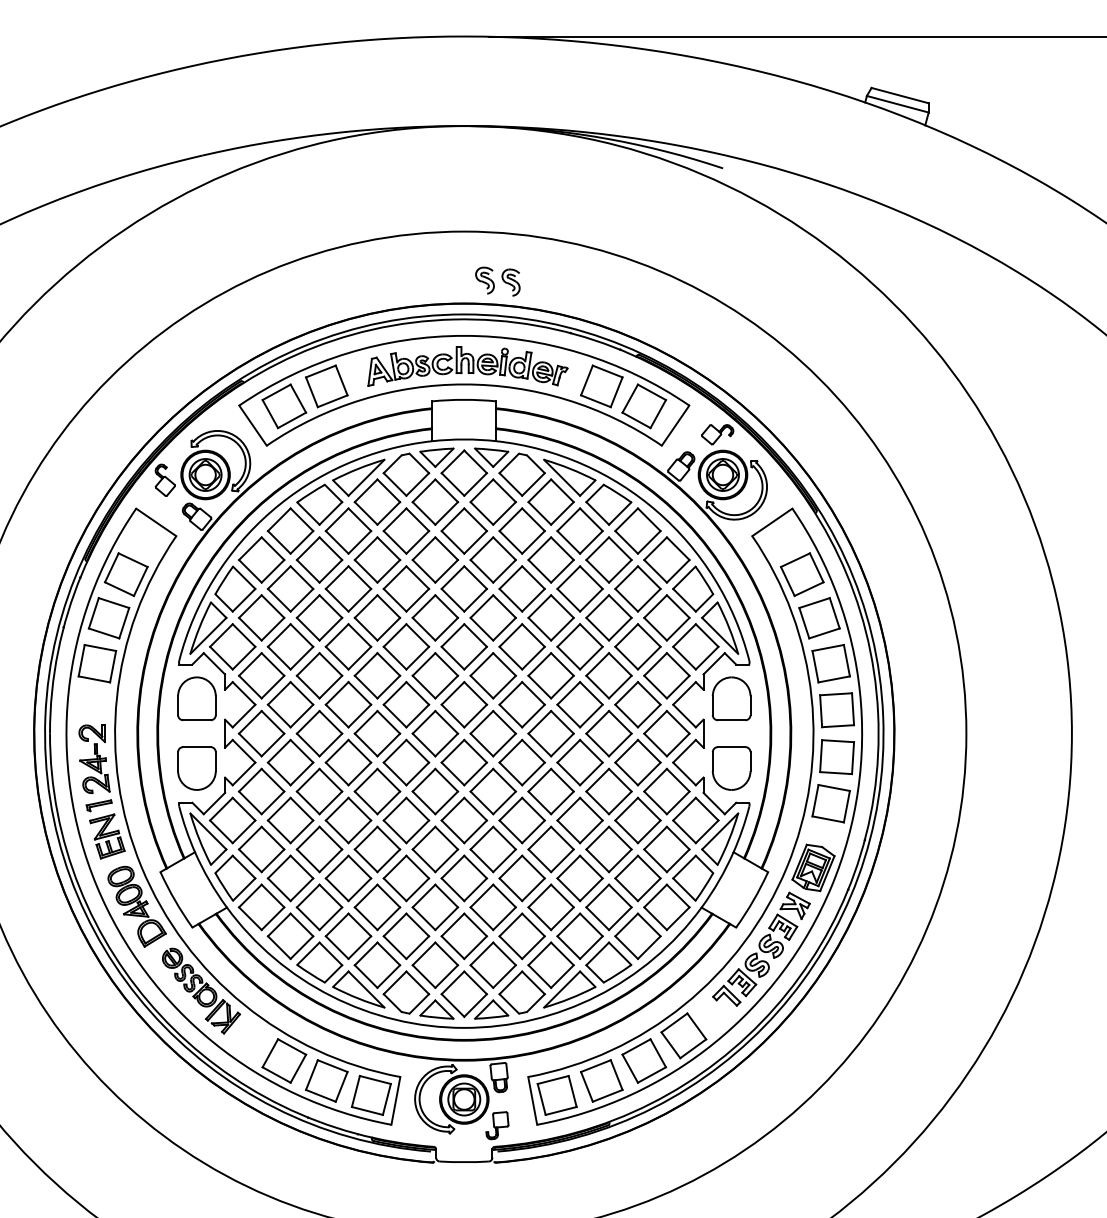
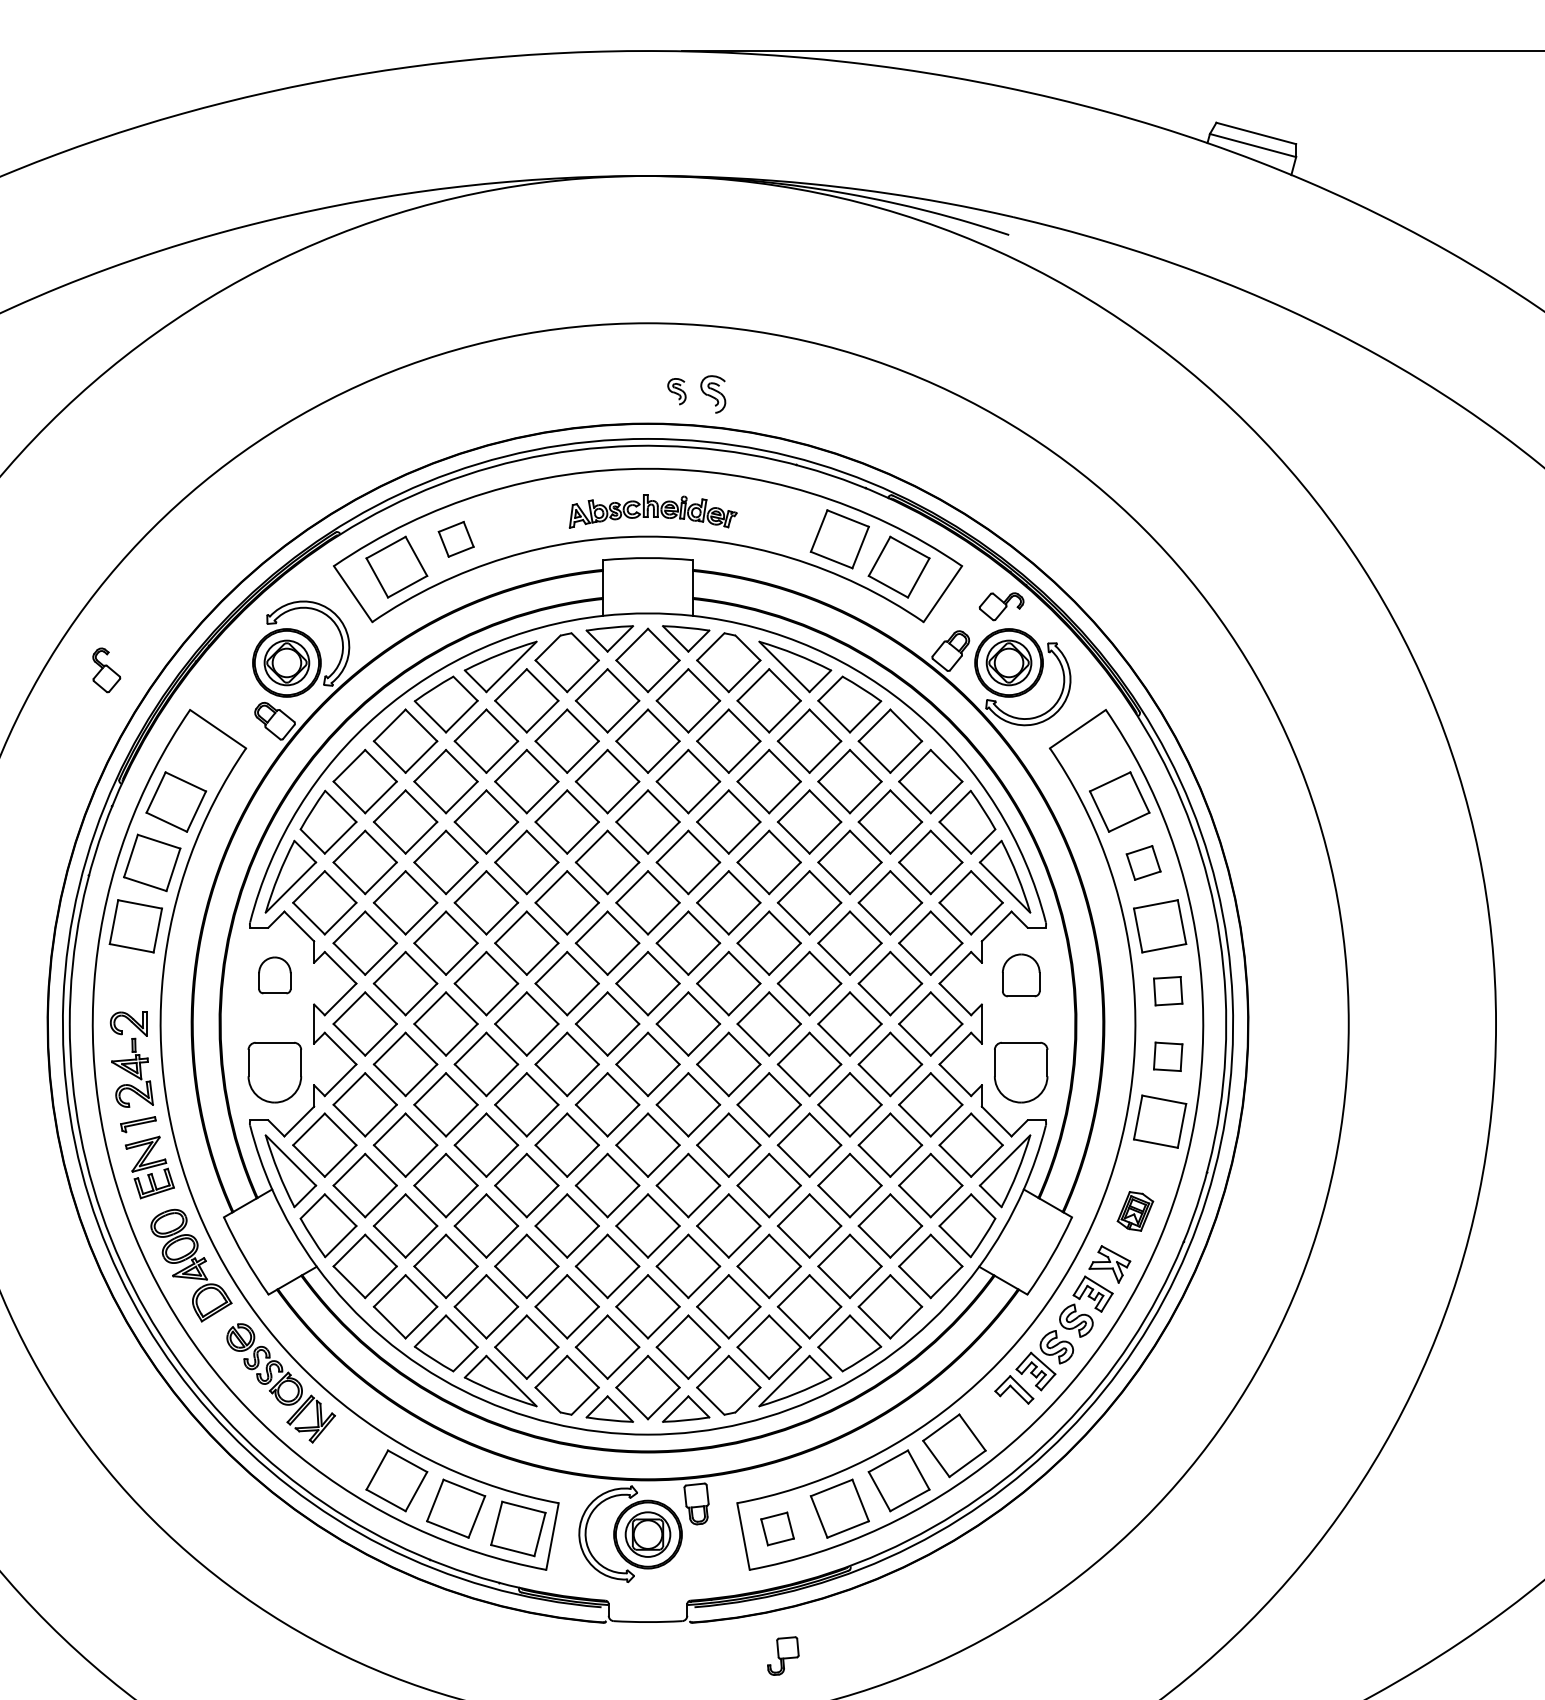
part: (484, 280) -> (676, 391), size x0.7
part: (468, 366) -> (653, 511), size x0.6
part: (327, 386) -> (456, 539), size x0.6
part: (165, 480) -> (106, 670), moved
part: (819, 617) -> (1143, 862), size x0.6
part: (196, 698) -> (274, 975), size x0.6
part: (731, 698) -> (1021, 975), size x0.7
part: (836, 709) -> (1167, 990), size x0.6
part: (836, 756) -> (1167, 1056), size x0.6
part: (813, 868) -> (1135, 1211), size x0.6
part: (557, 1095) -> (777, 1528), size x0.6
part: (497, 1125) -> (783, 1655), moved

